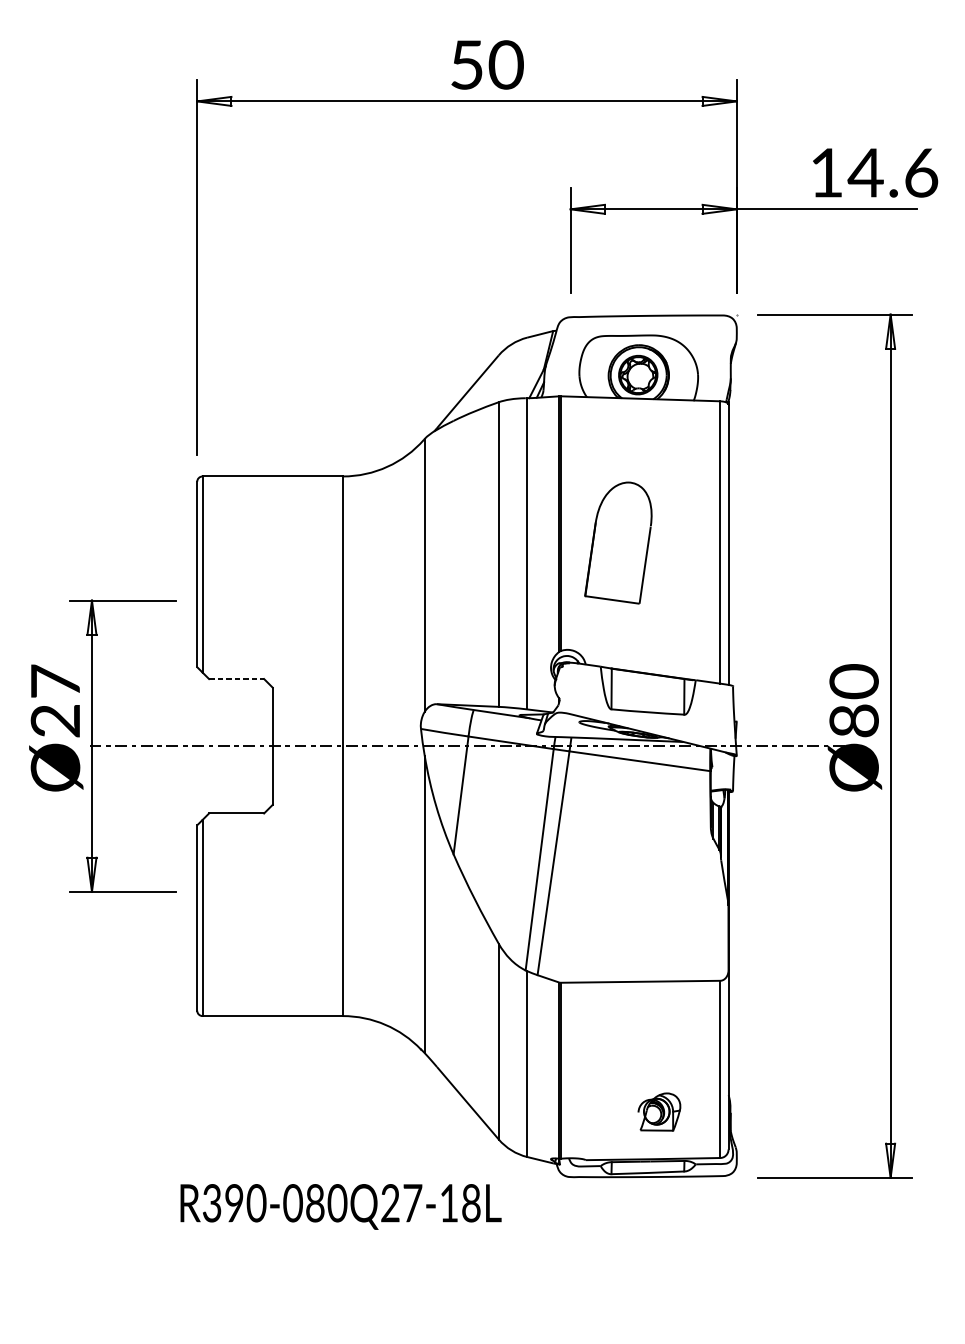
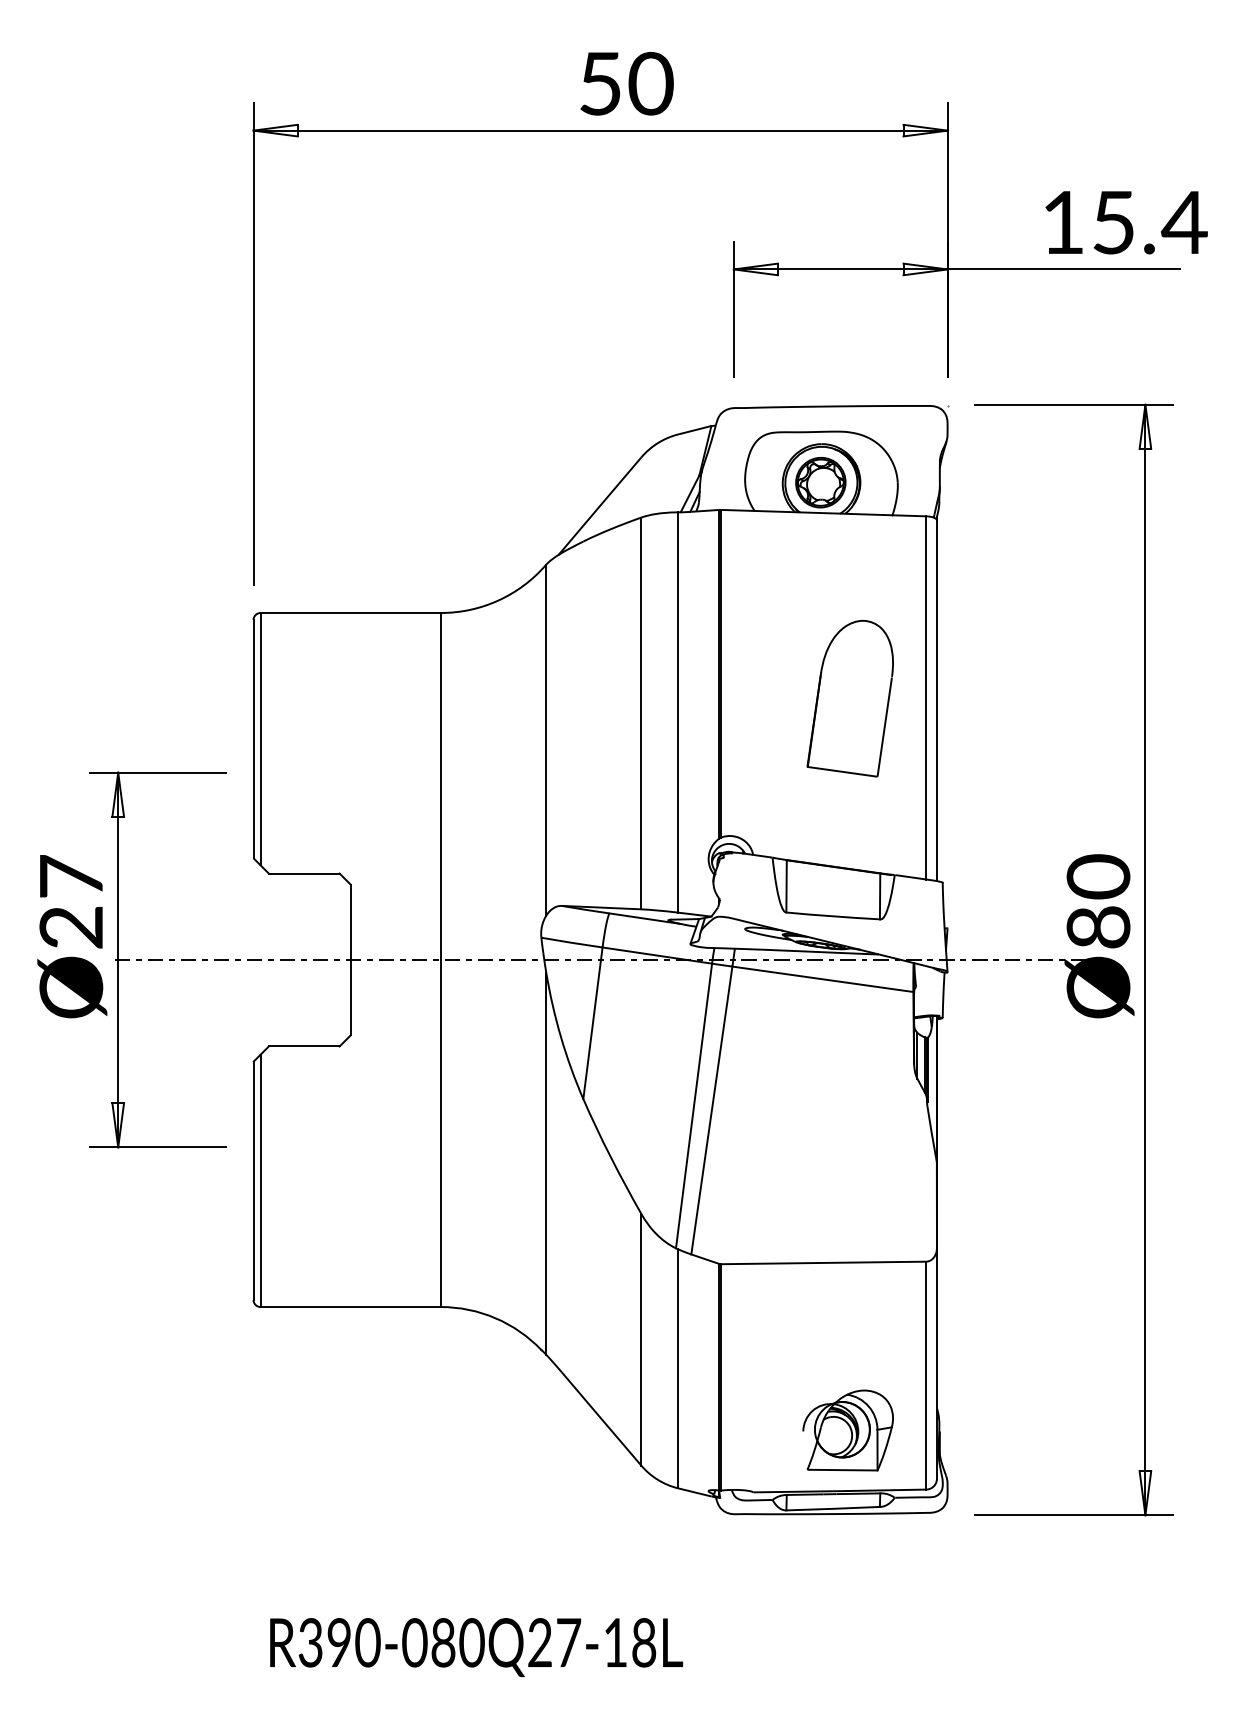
text: (893, 172) -> (1148, 222), 14.6 -> 15.4
part: (617, 542) -> (849, 698), moved
line: (236, 678) -> (304, 873), dashed -> solid
part: (658, 1112) -> (847, 1430), size x1.67
text: (340, 1206) -> (476, 1647), moved

